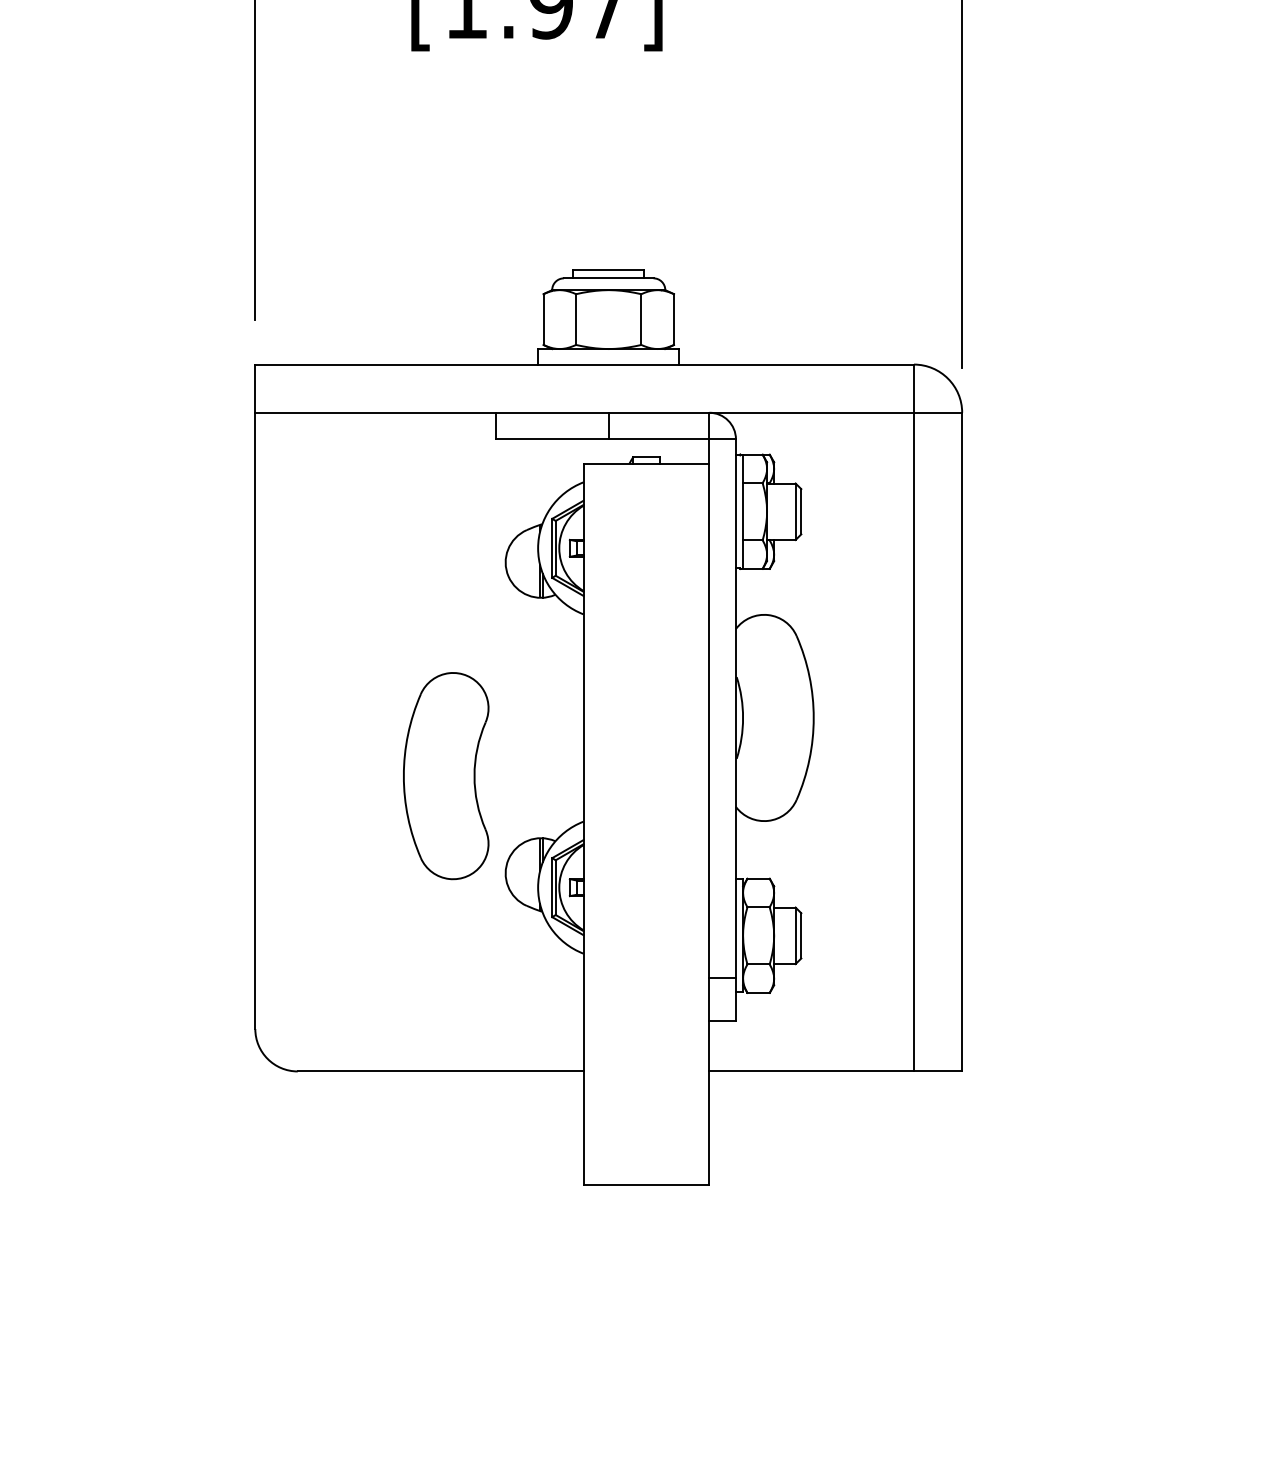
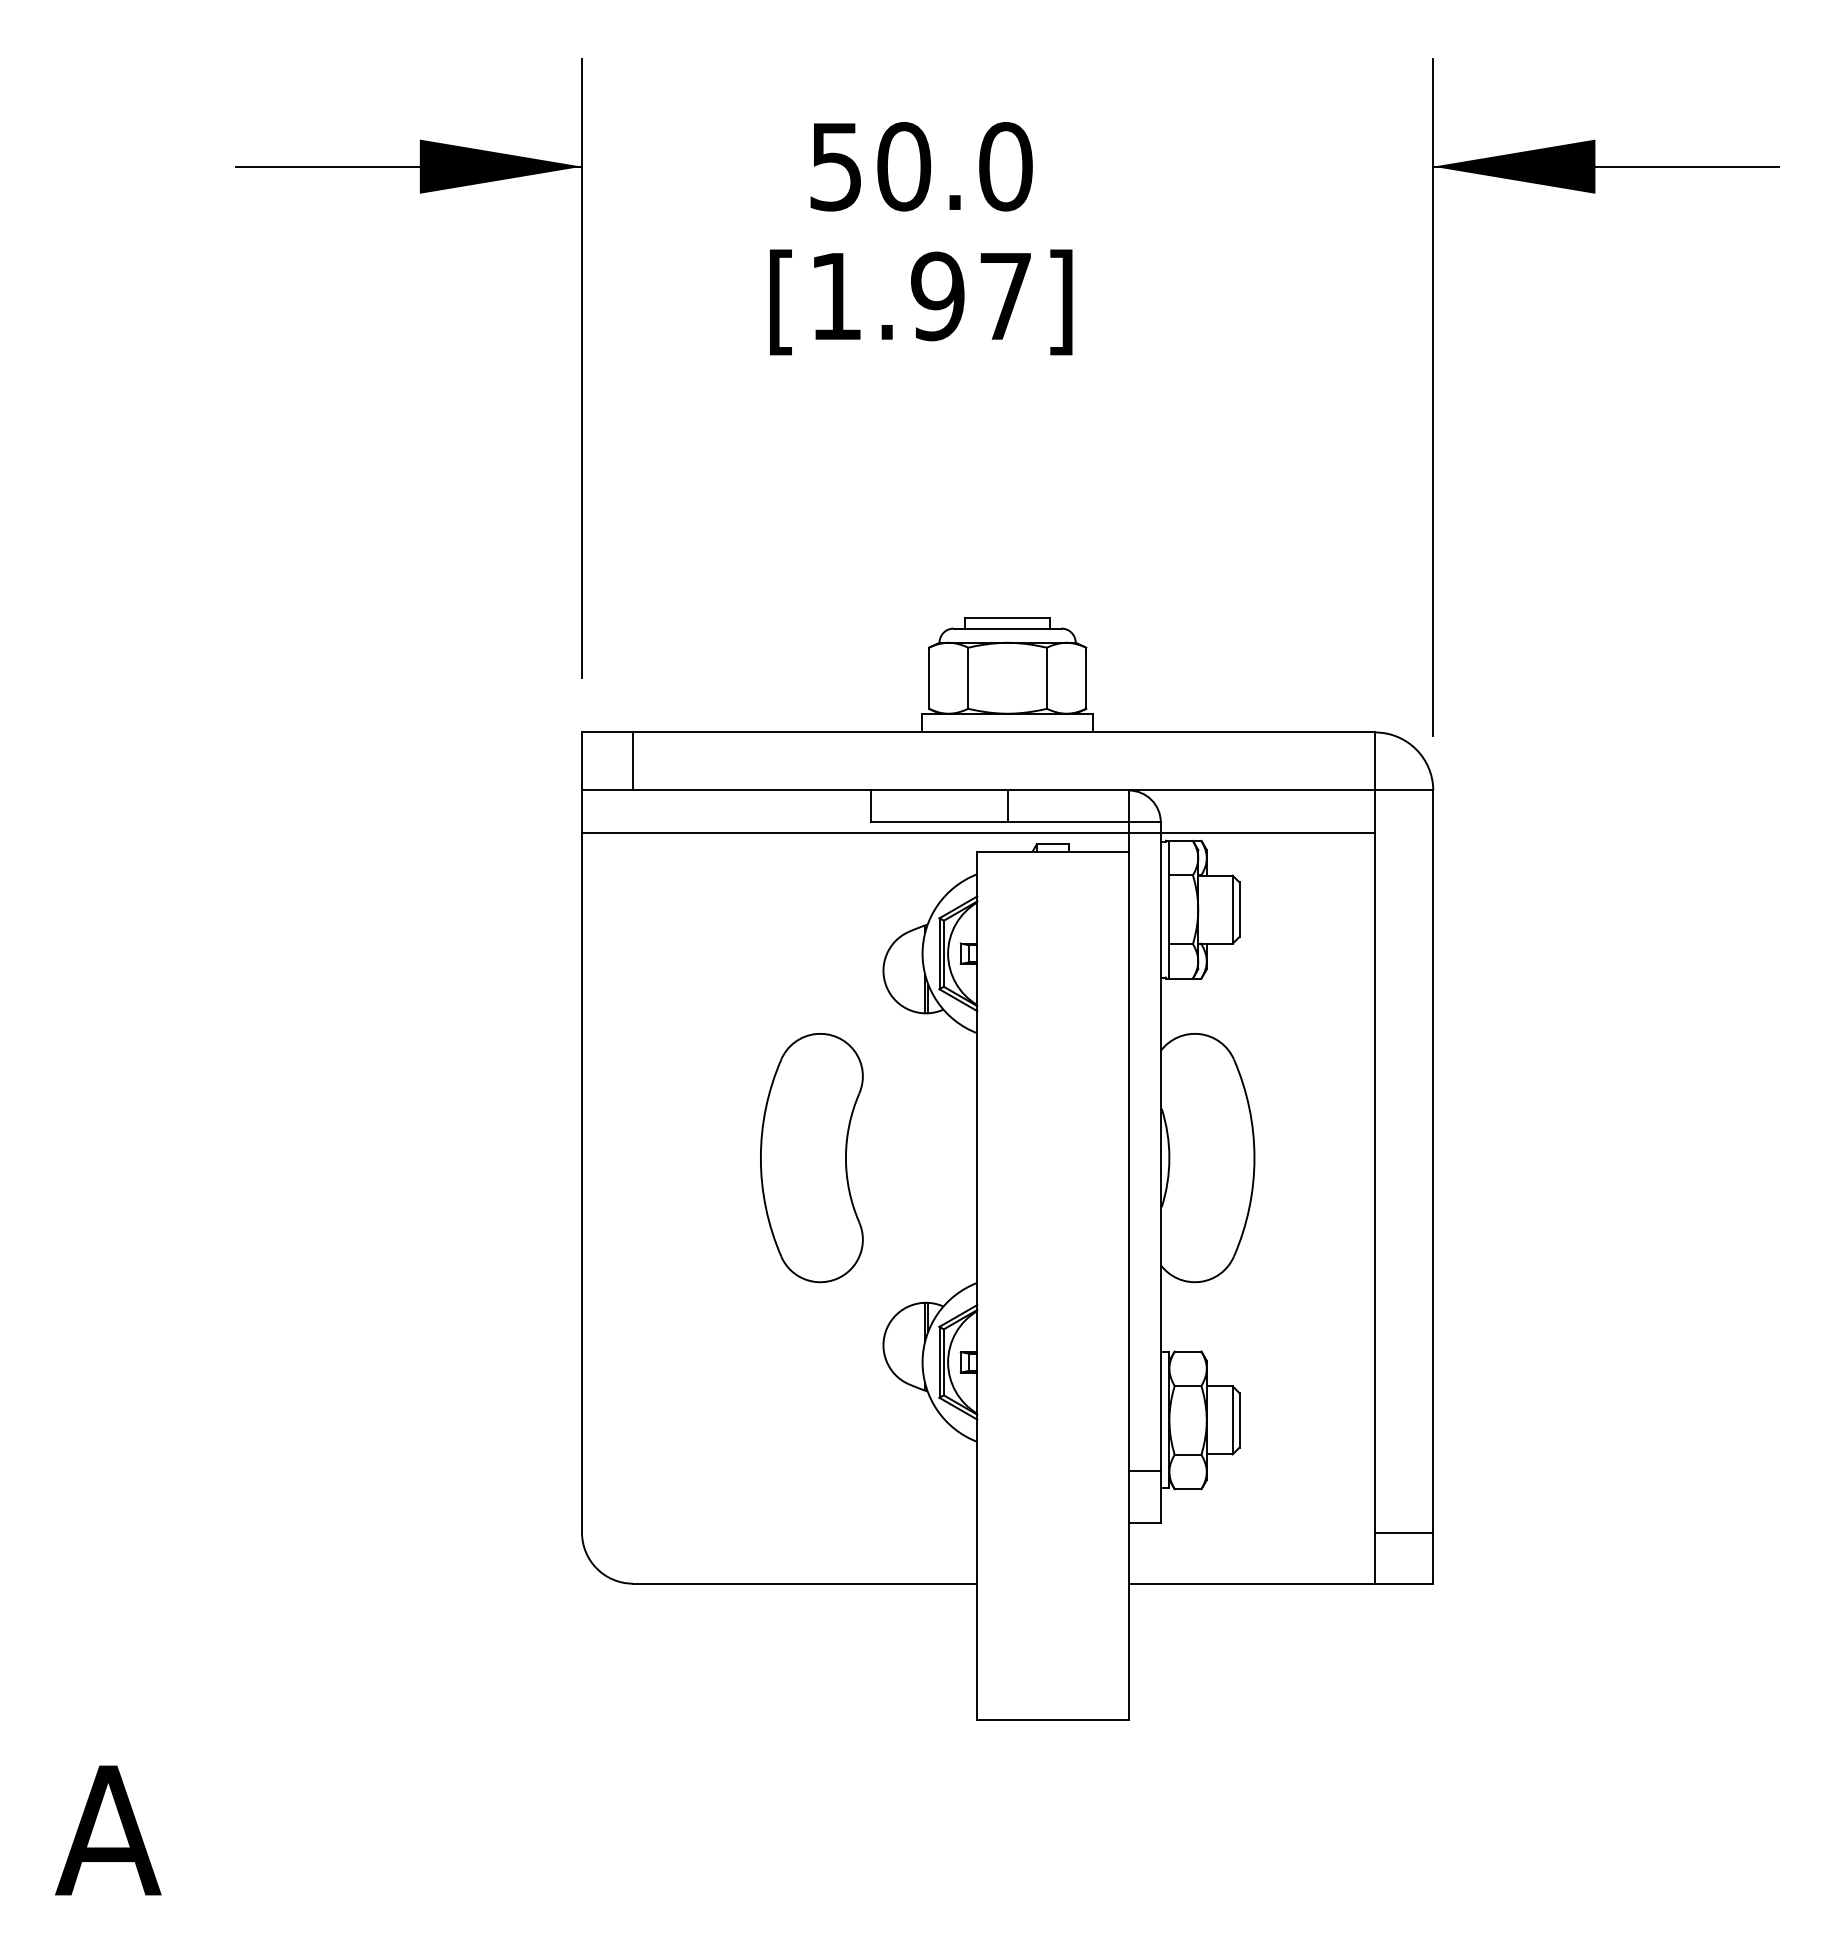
line: (298, 388) -> (633, 761), added
line: (584, 448) -> (978, 833), added
part: (445, 776) -> (811, 1158), moved
line: (938, 1028) -> (1404, 1532), added

